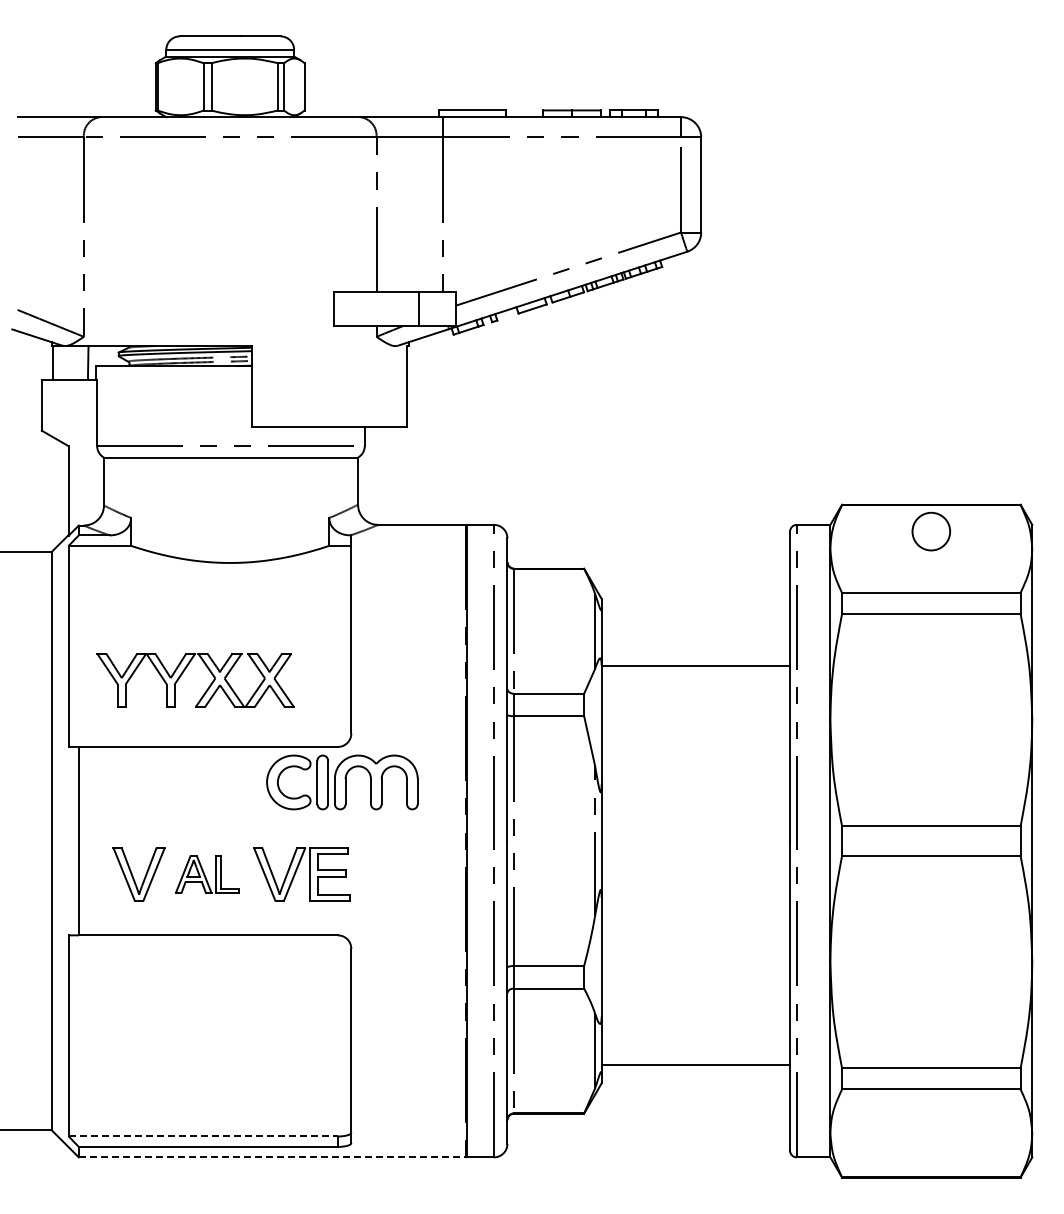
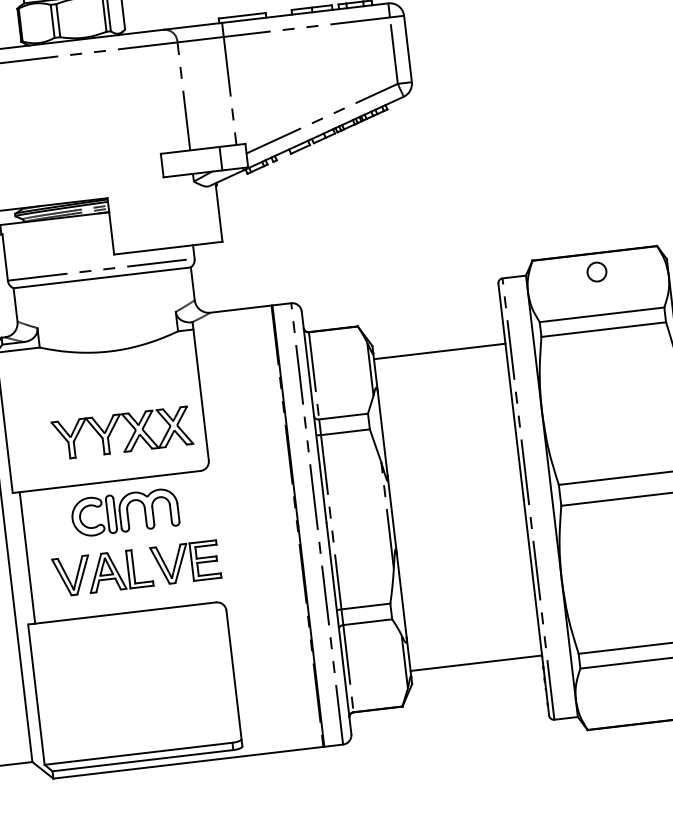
circle: (930, 531) -> (596, 272), size x0.71
line: (695, 665) -> (439, 351), moved
part: (183, 673) -> (113, 429), moved
part: (342, 782) -> (125, 512), moved
part: (206, 874) -> (119, 570), size x1.43
line: (203, 1136) -> (138, 753), dashed -> solid
line: (272, 1157) -> (188, 762), dashed -> solid

